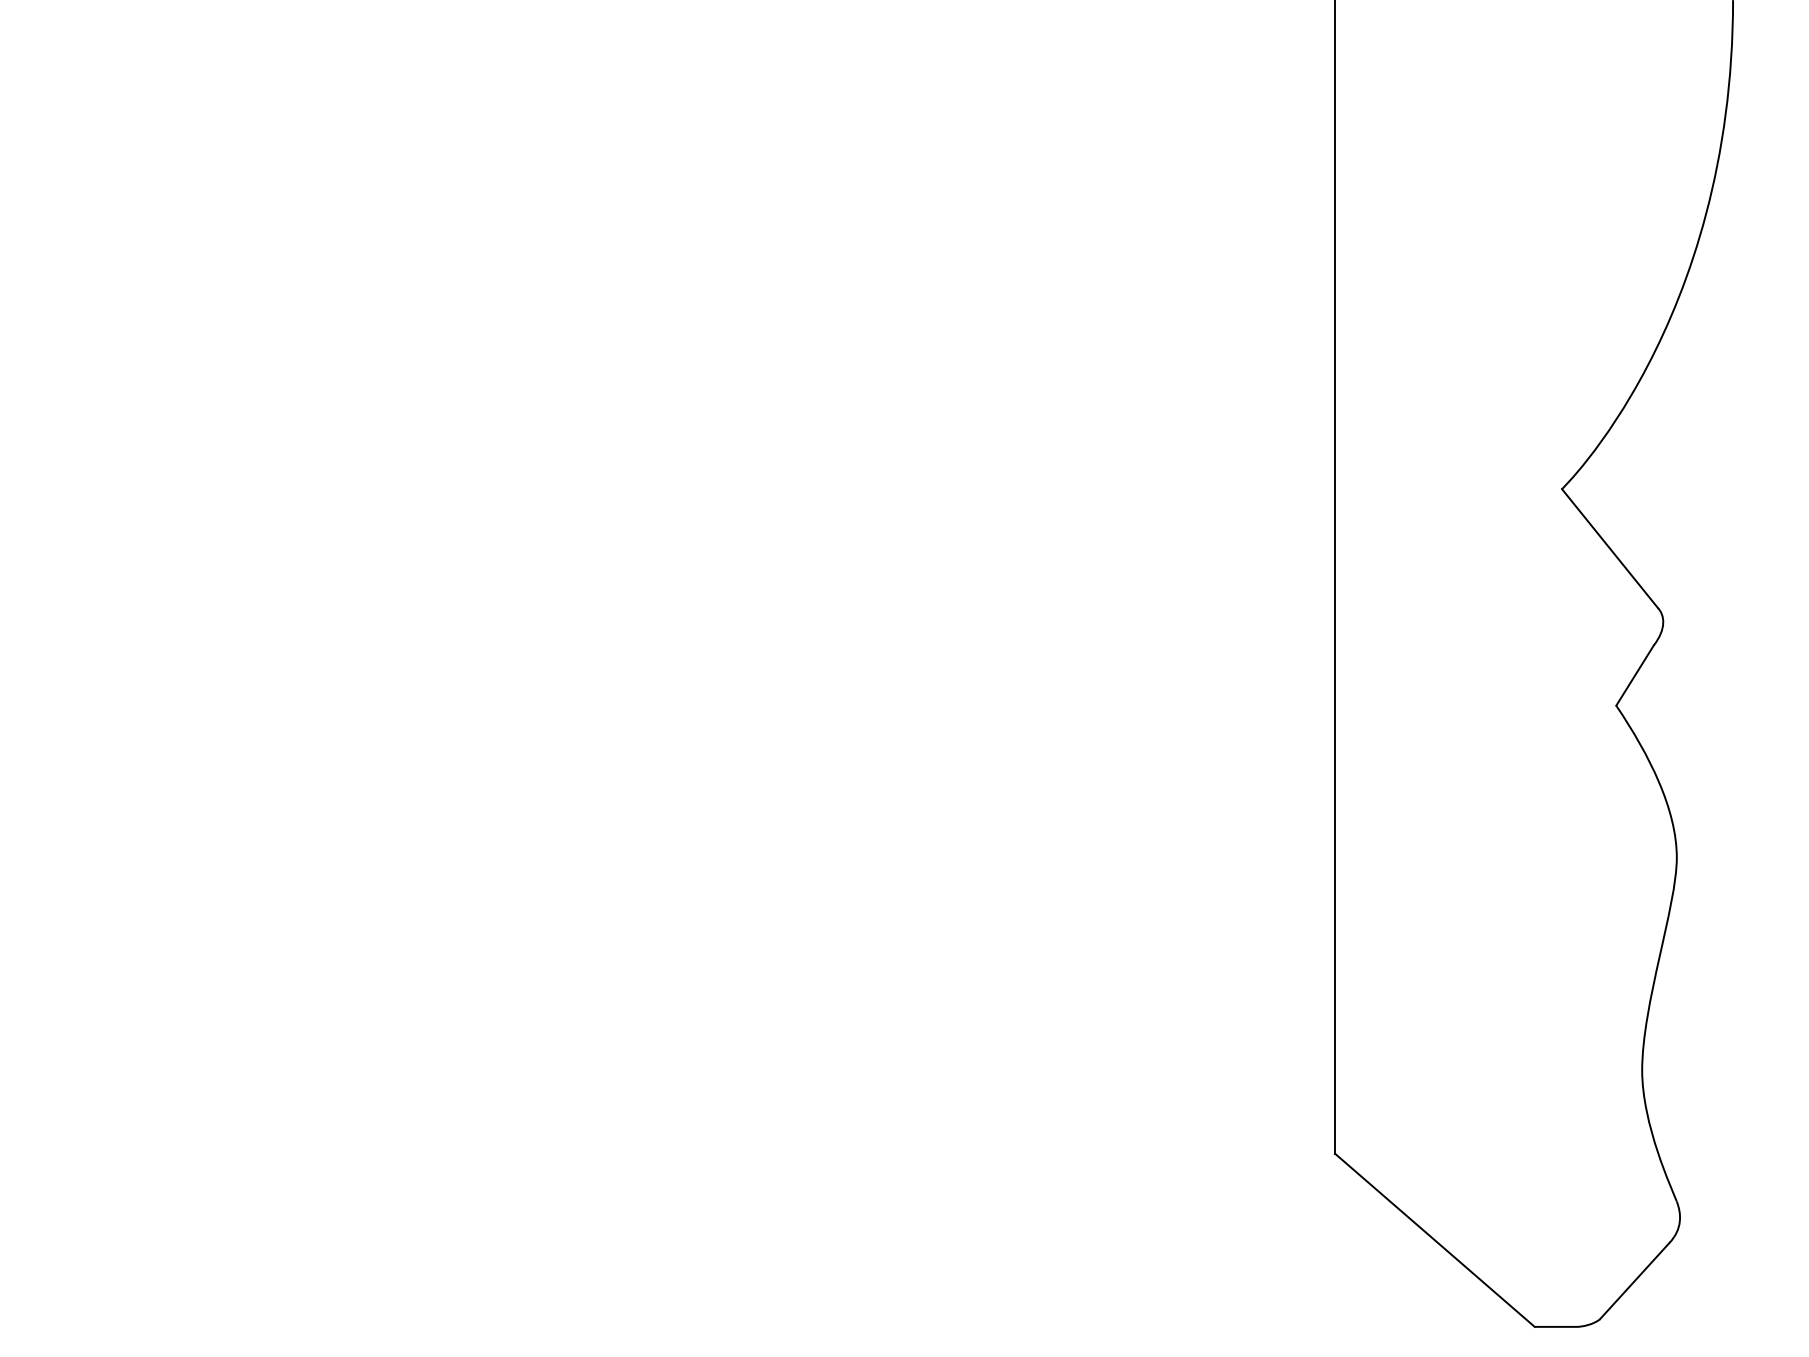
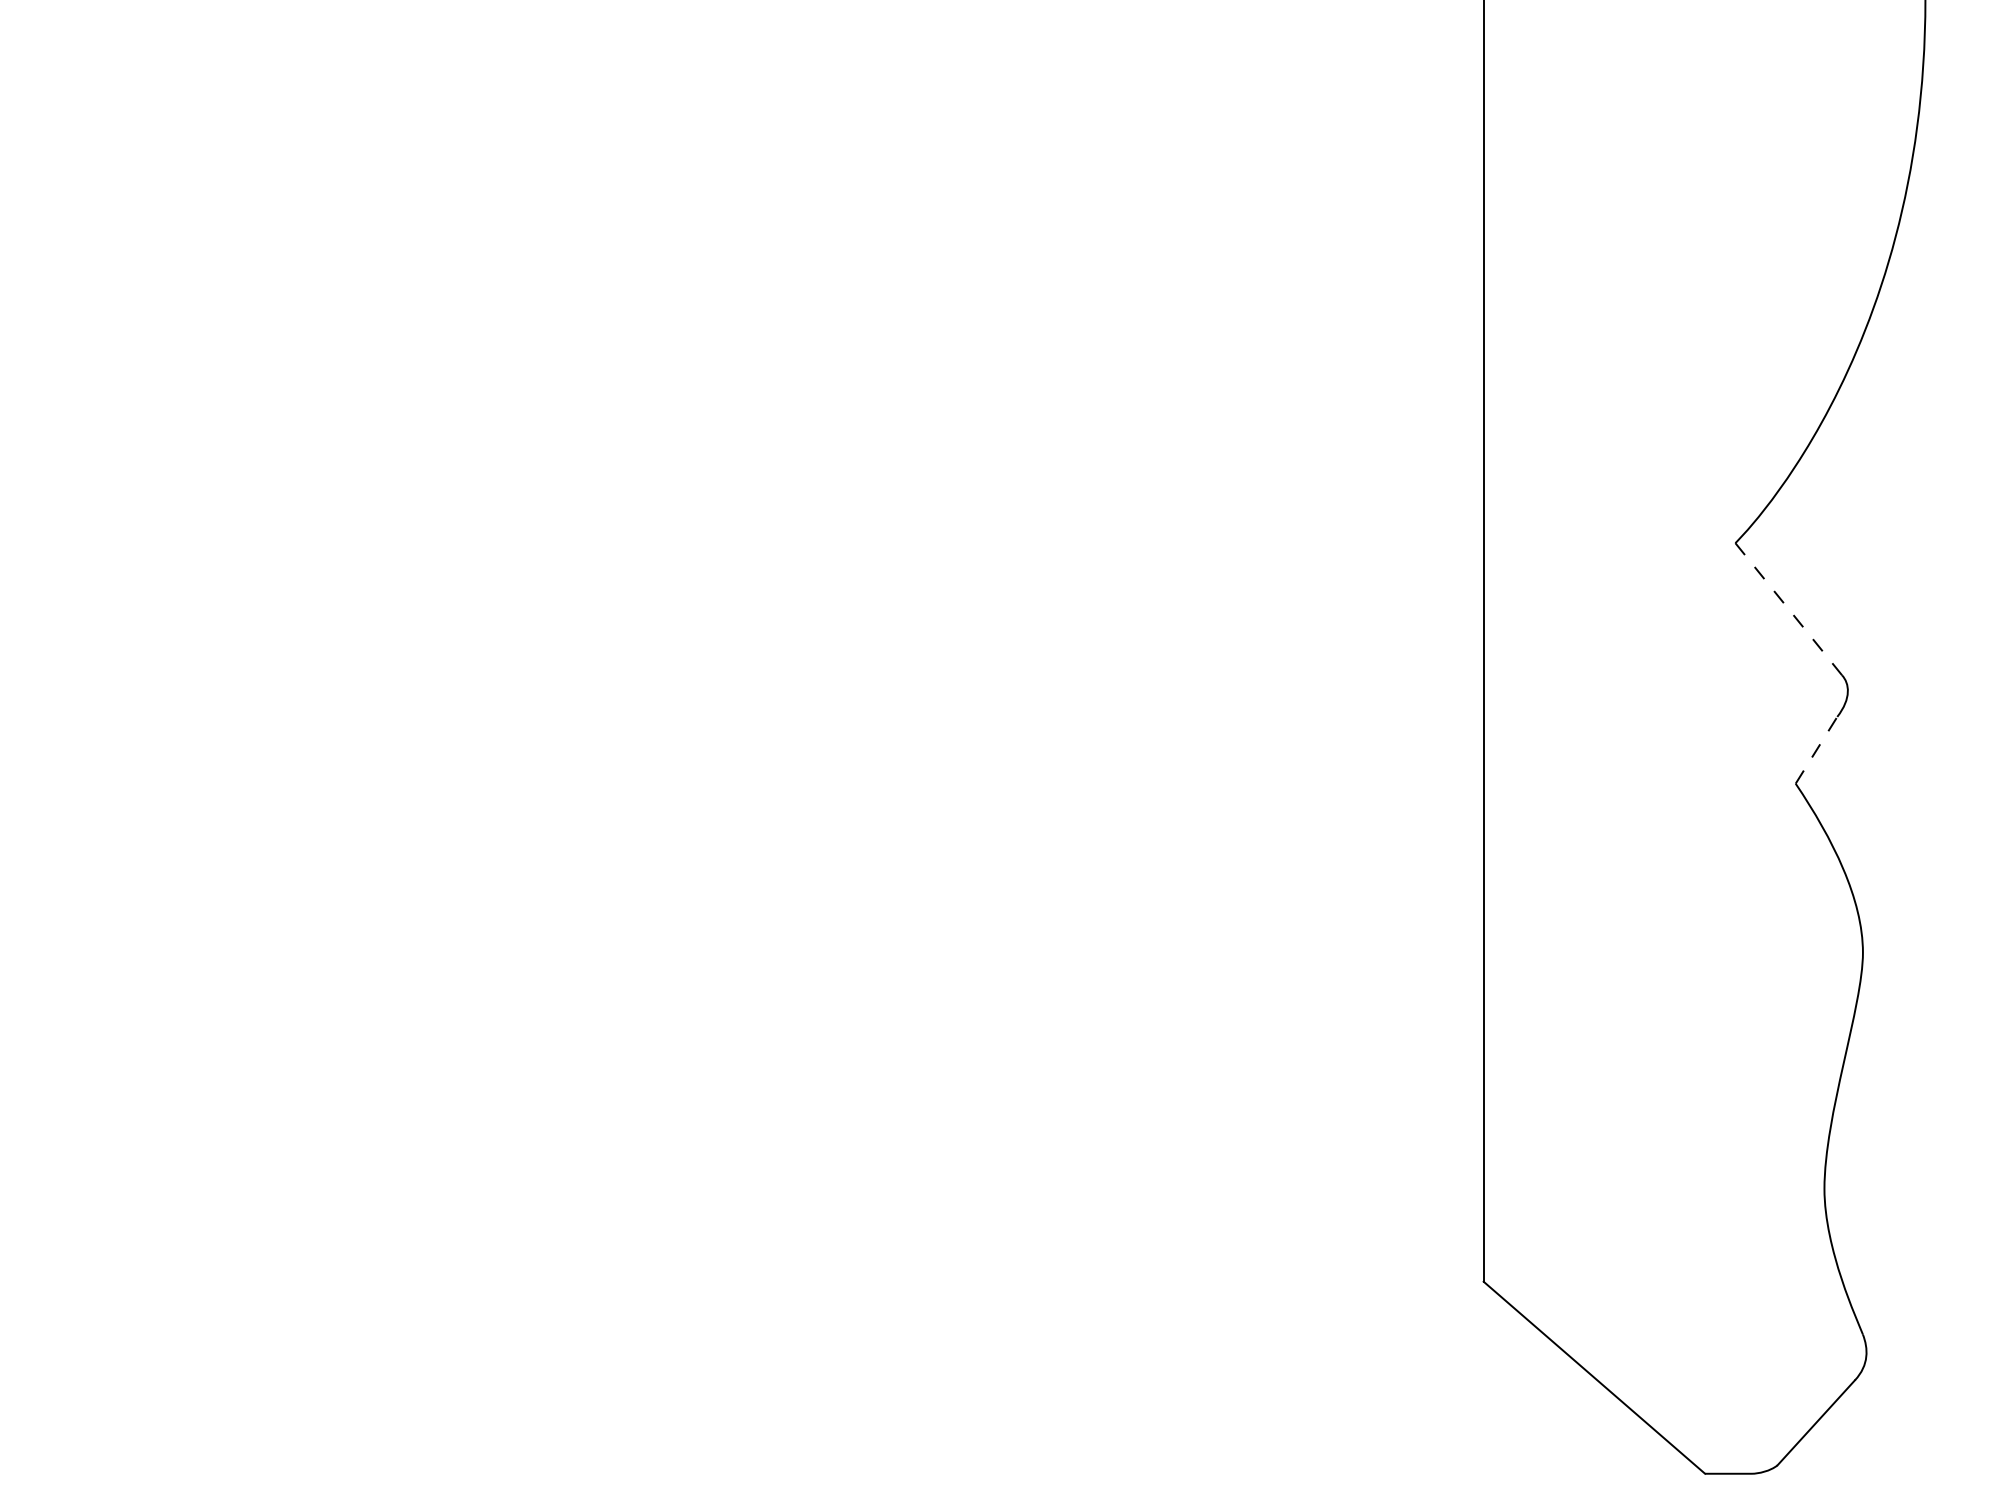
line: (1609, 548) -> (1788, 609), solid -> dashed
line: (1635, 674) -> (1816, 749), solid -> dashed

